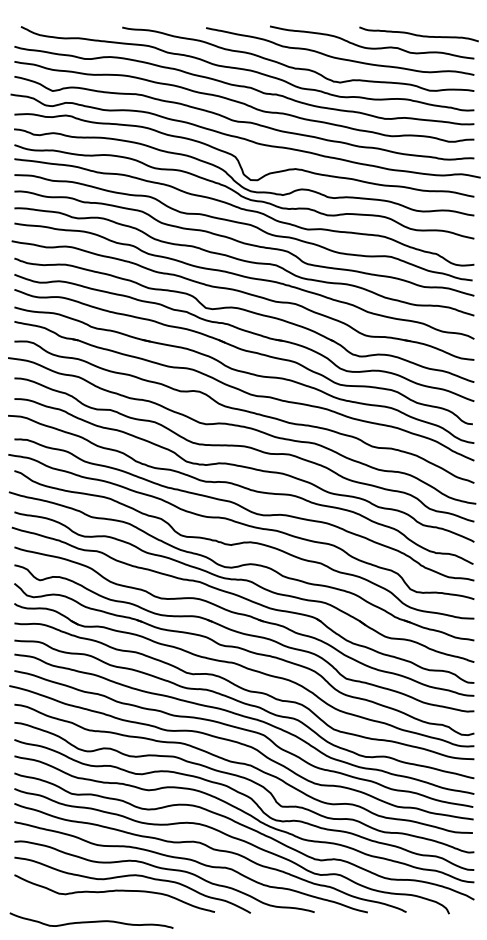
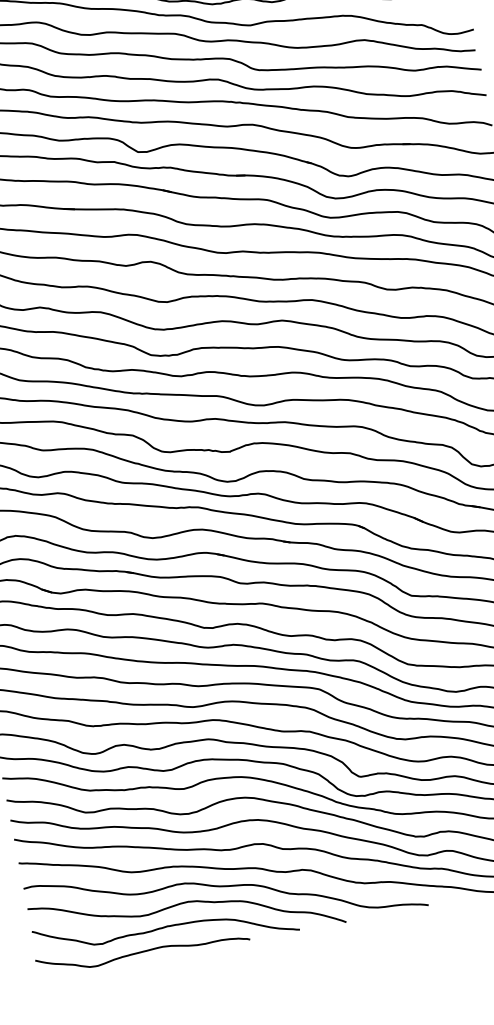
curve: (91, 921) -> (142, 951), moved

